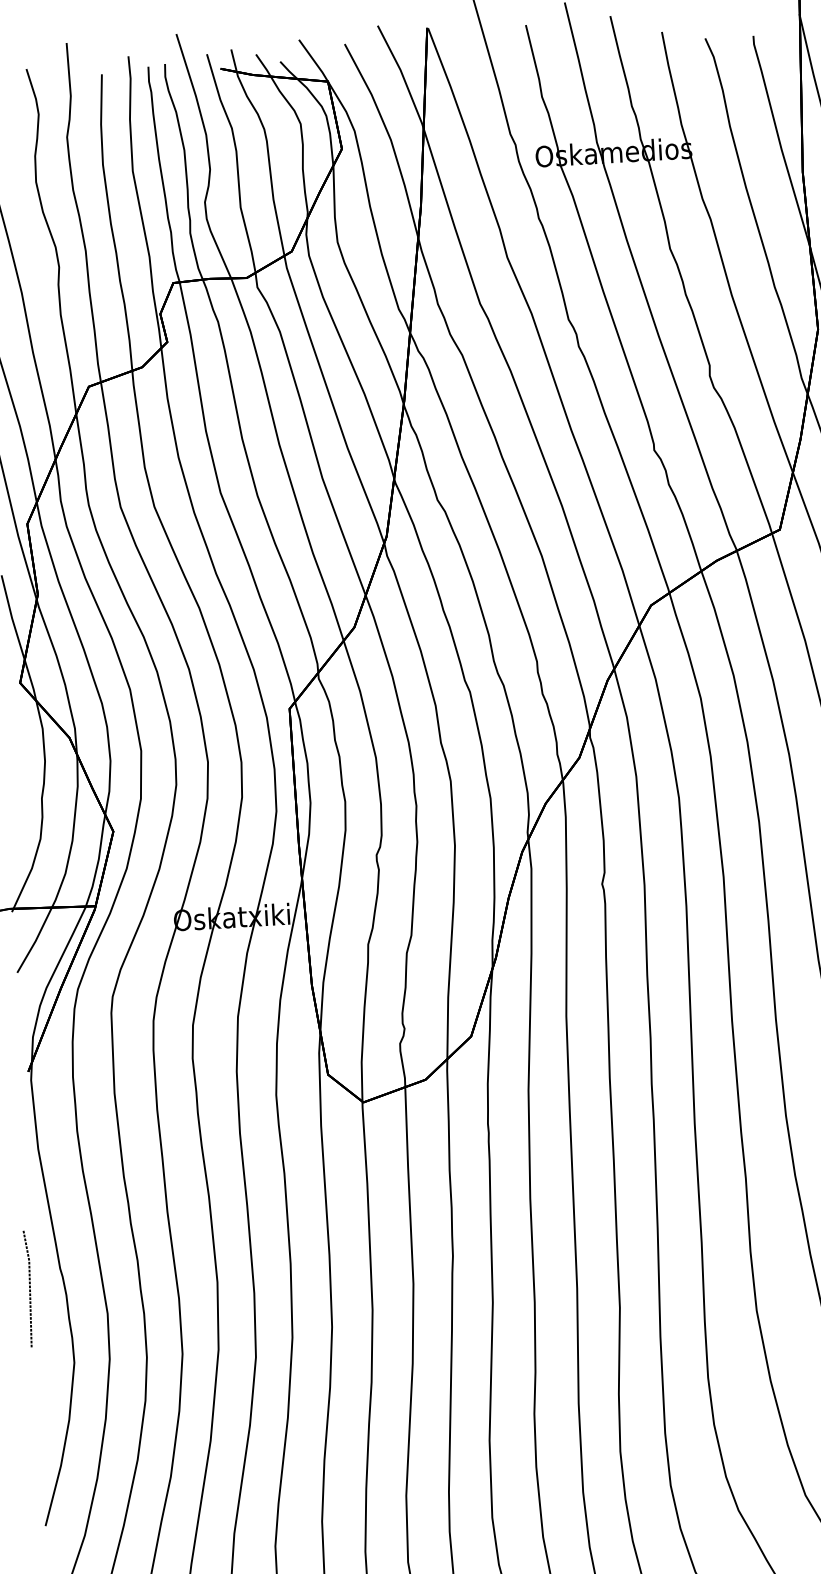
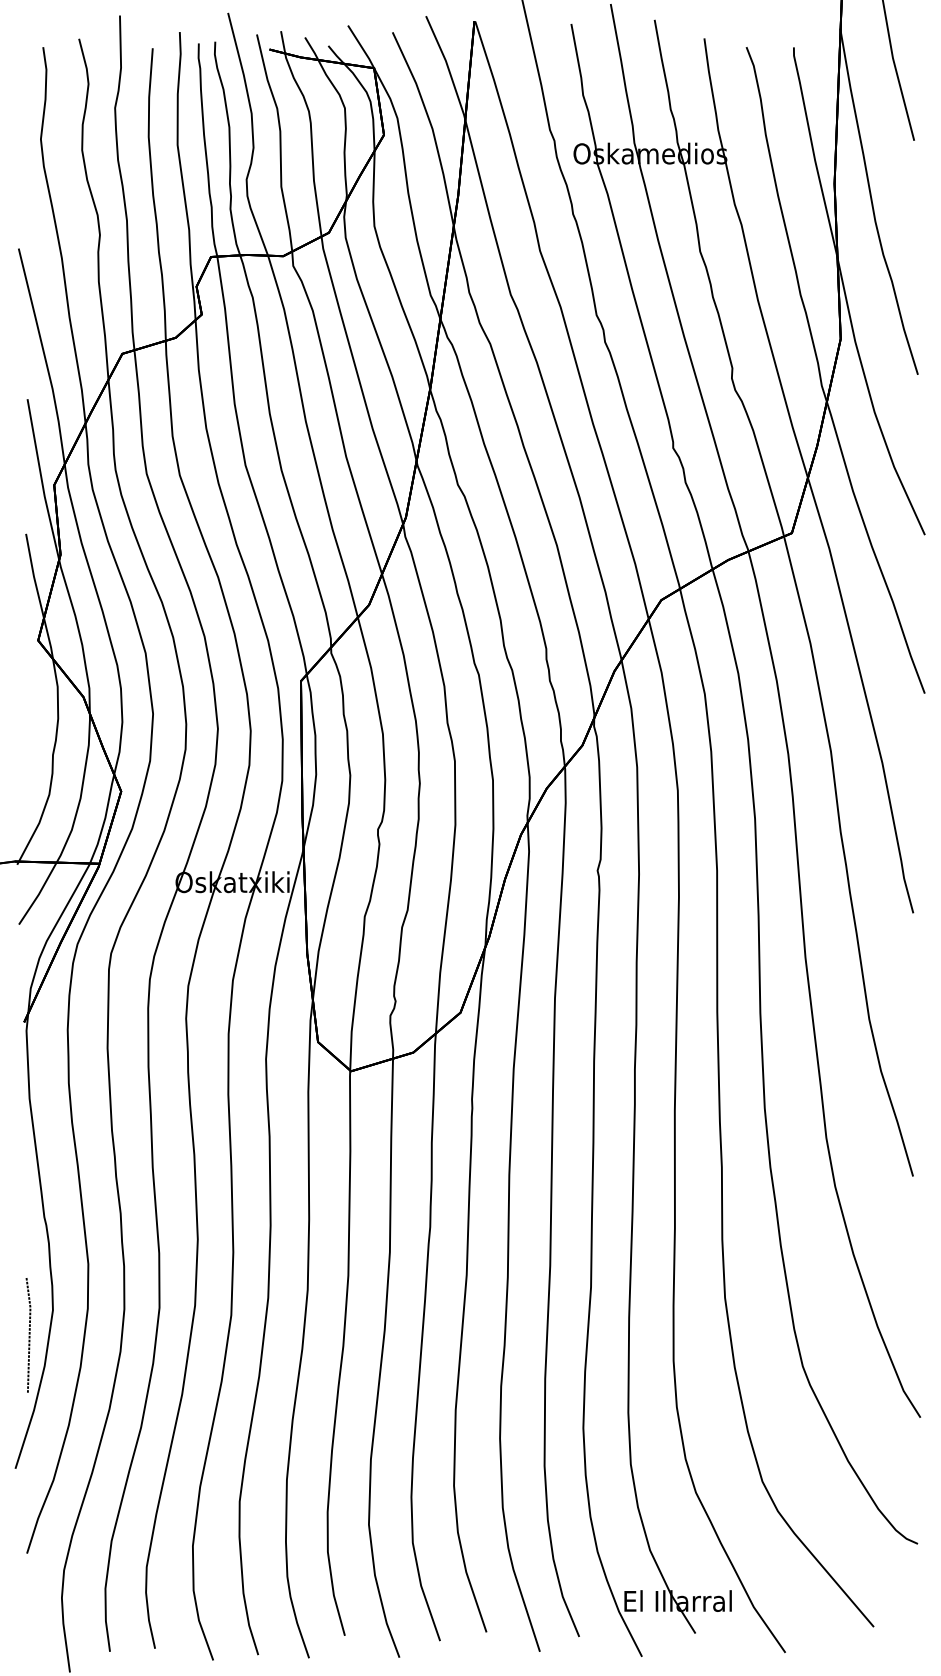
line: (28, 1288) -> (28, 1334), moved

